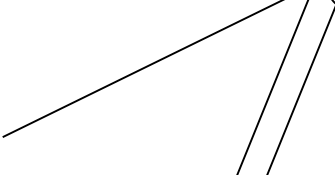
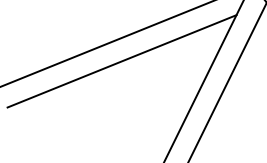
line: (156, 92) -> (121, 61), added

